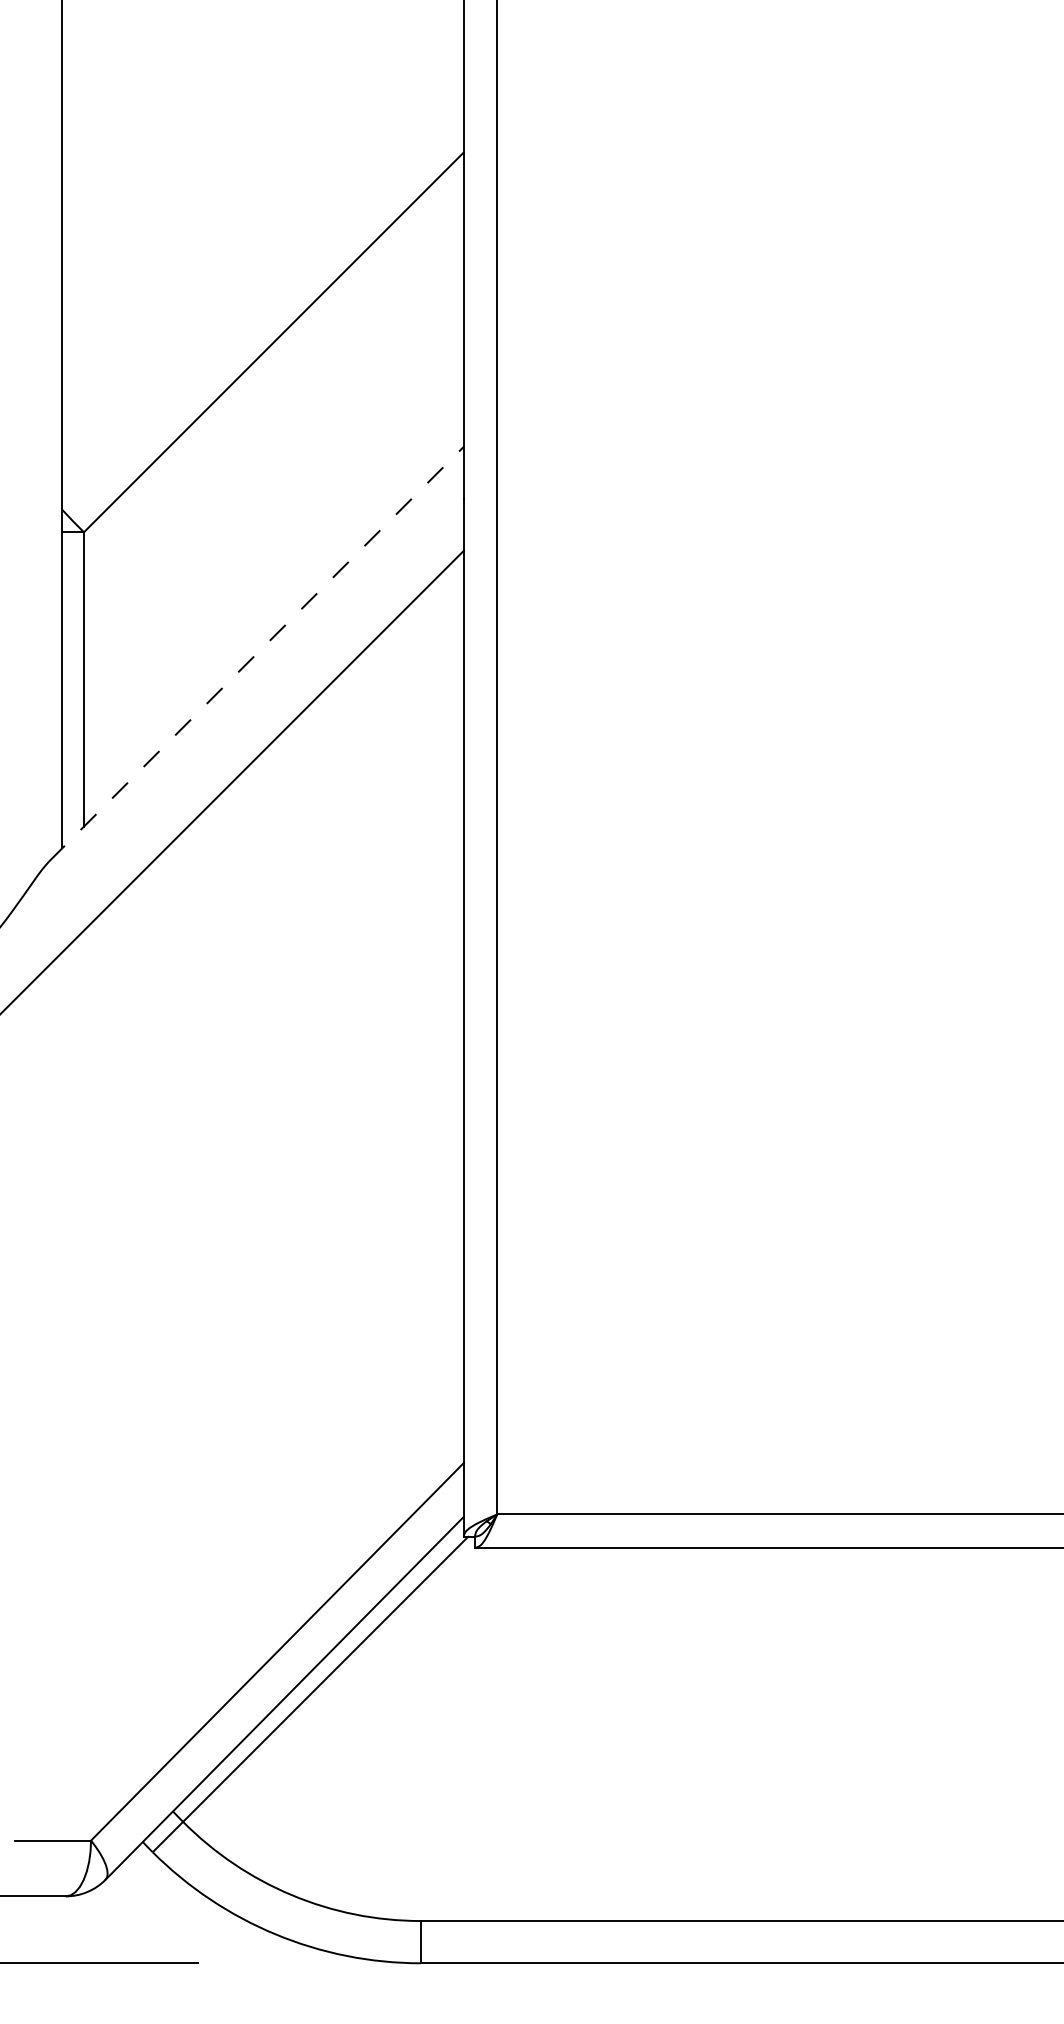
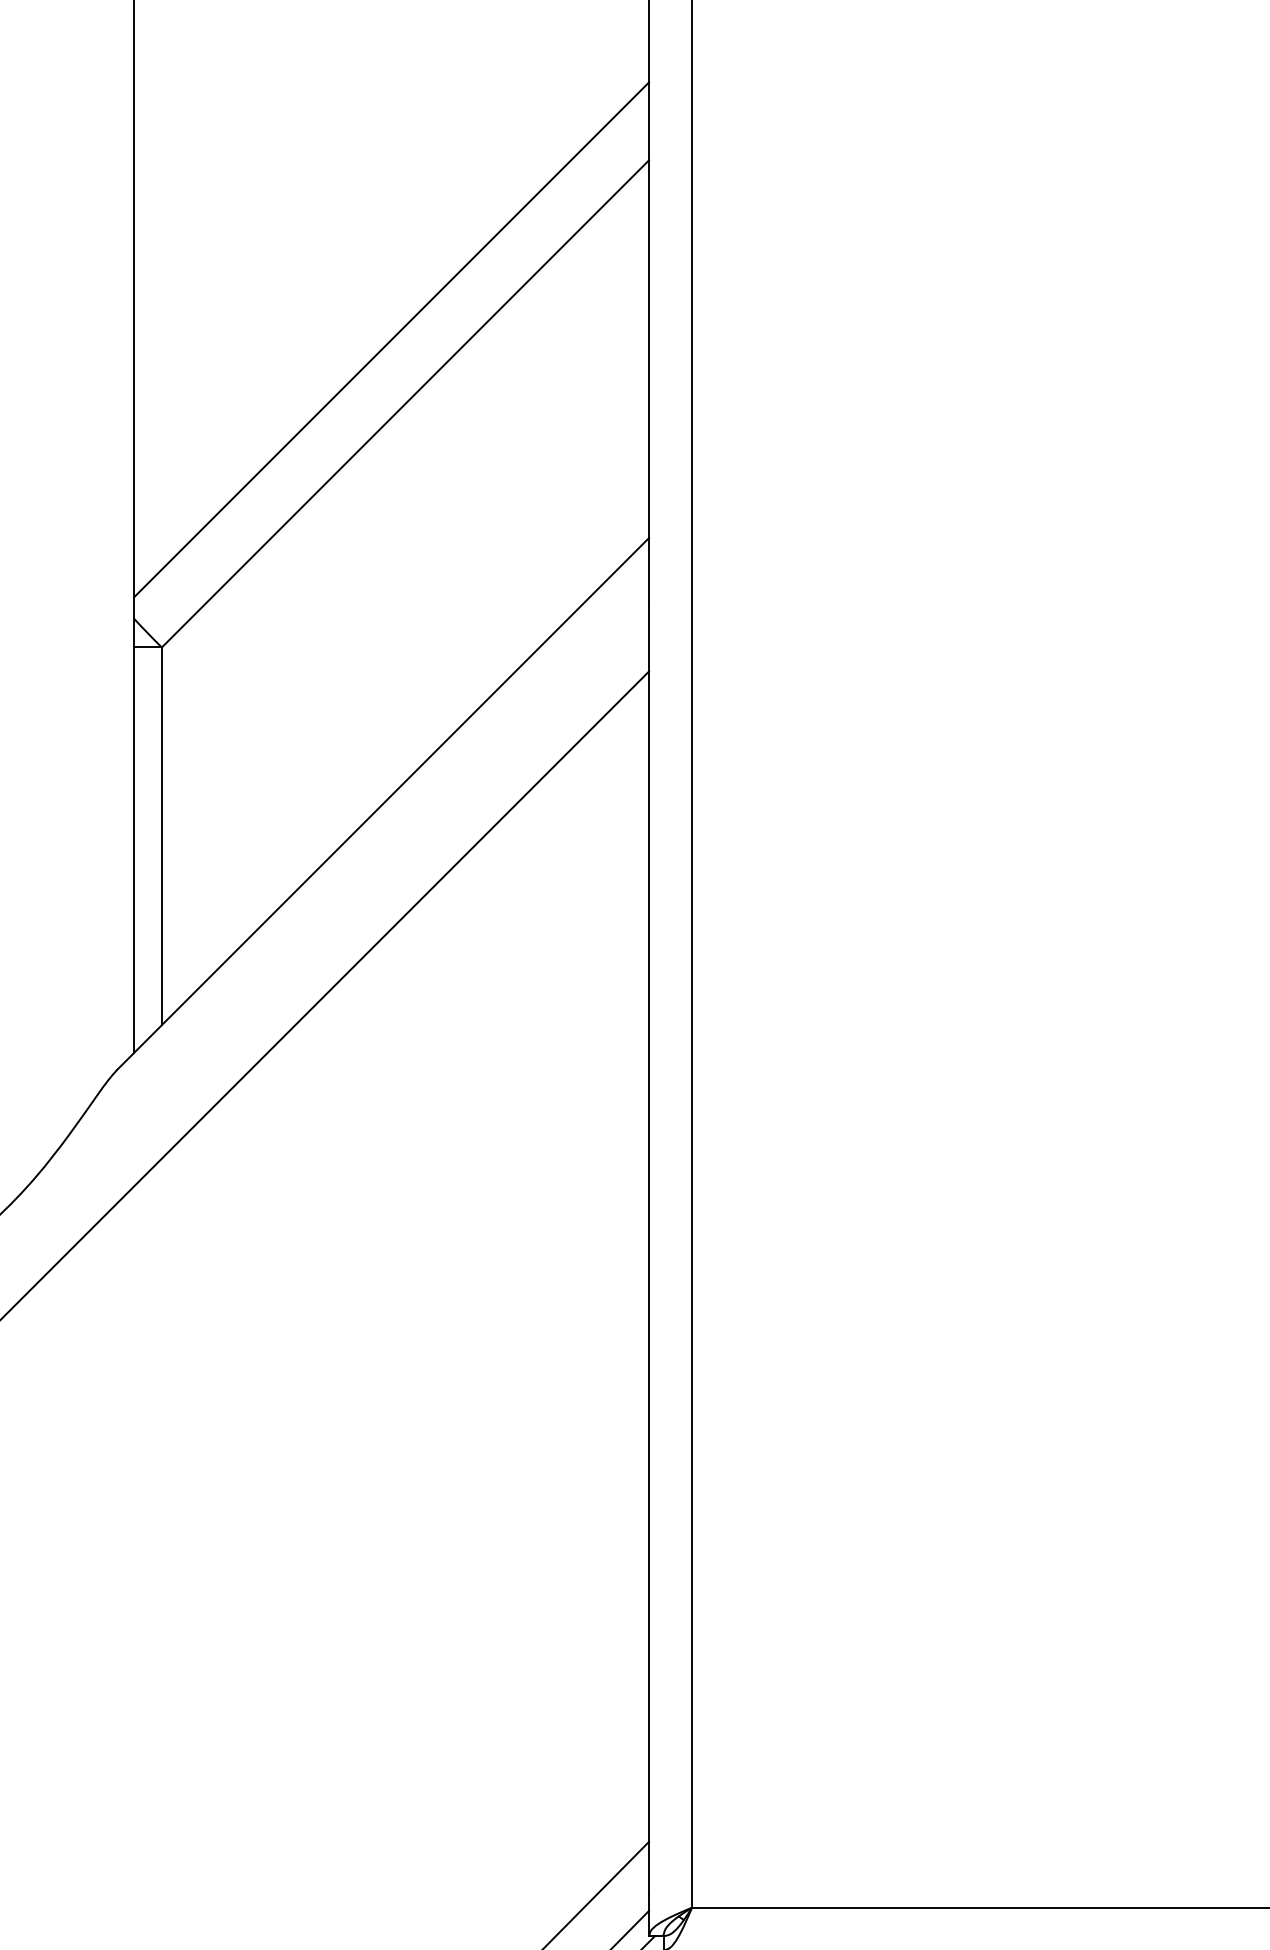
line: (262, 292) -> (390, 339), added
line: (256, 653) -> (383, 803), dashed -> solid

